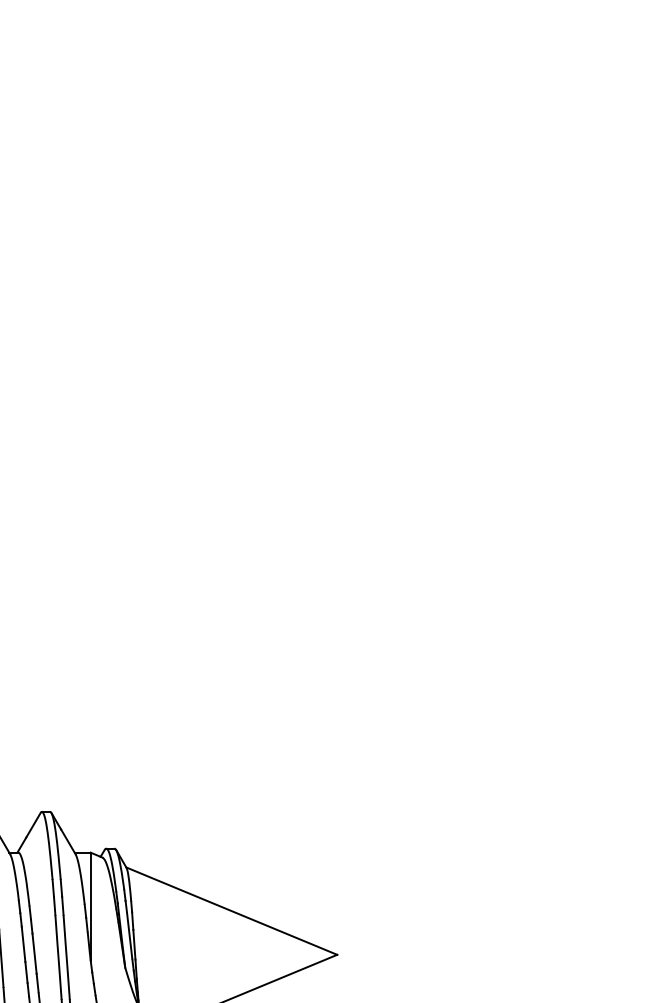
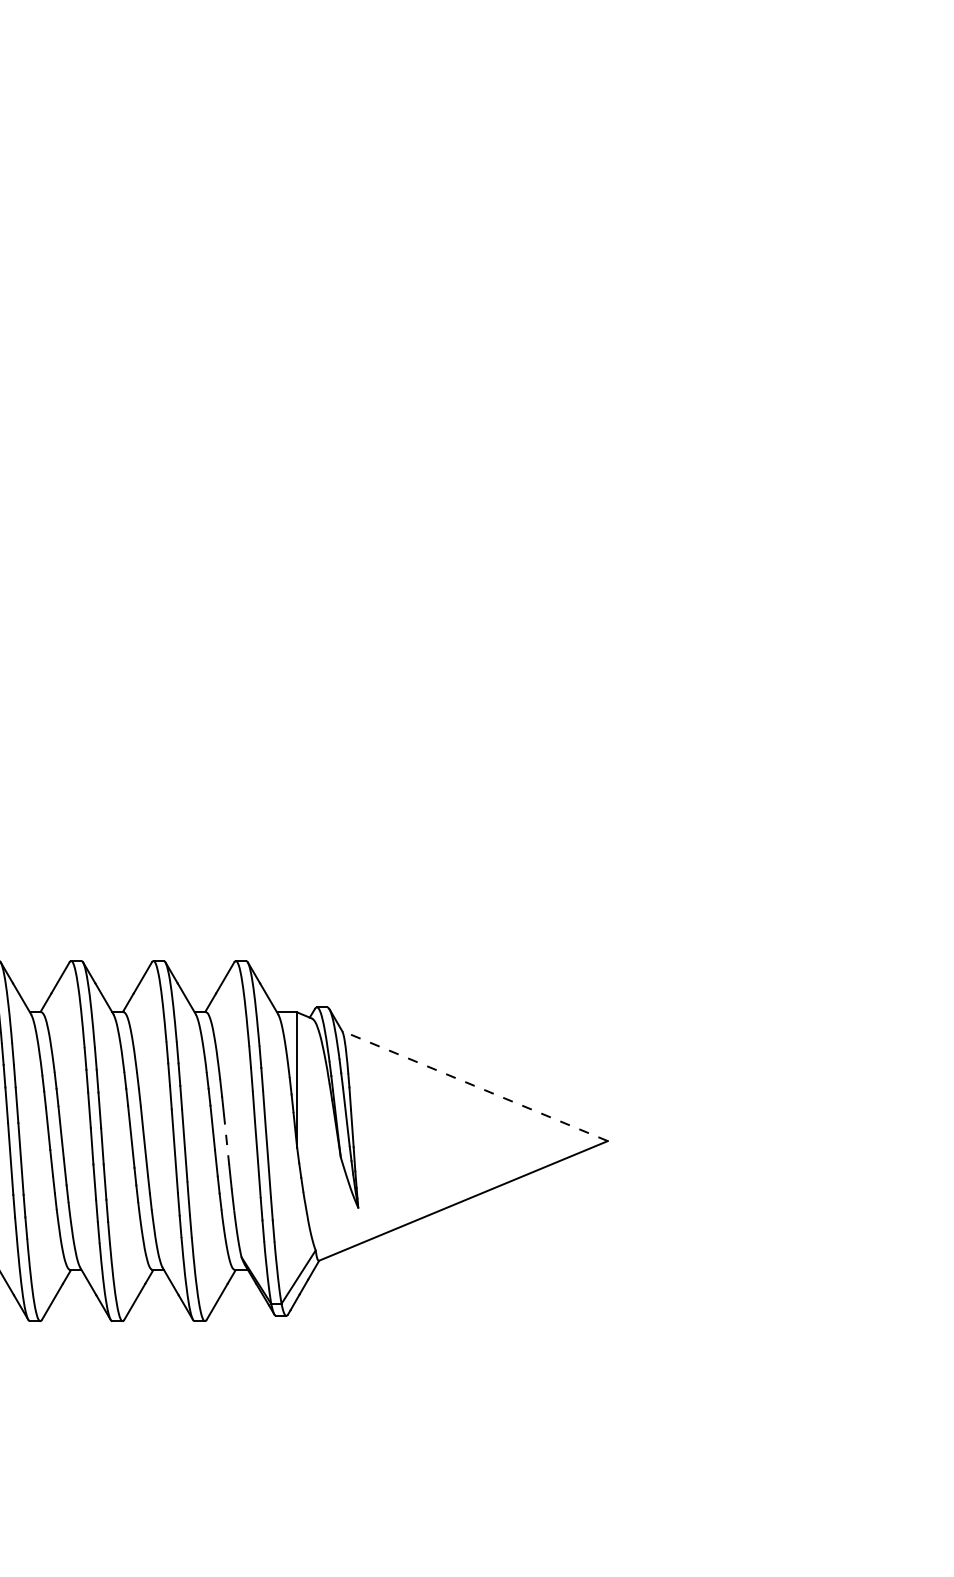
line: (232, 911) -> (475, 1086), solid -> dashed
line: (34, 954) -> (226, 1140), solid -> dashed

